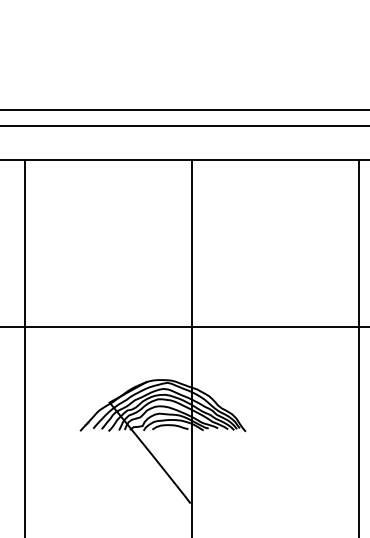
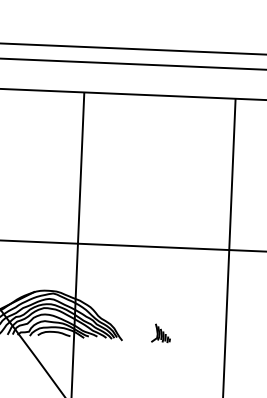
part: (288, 421) -> (161, 333), added

